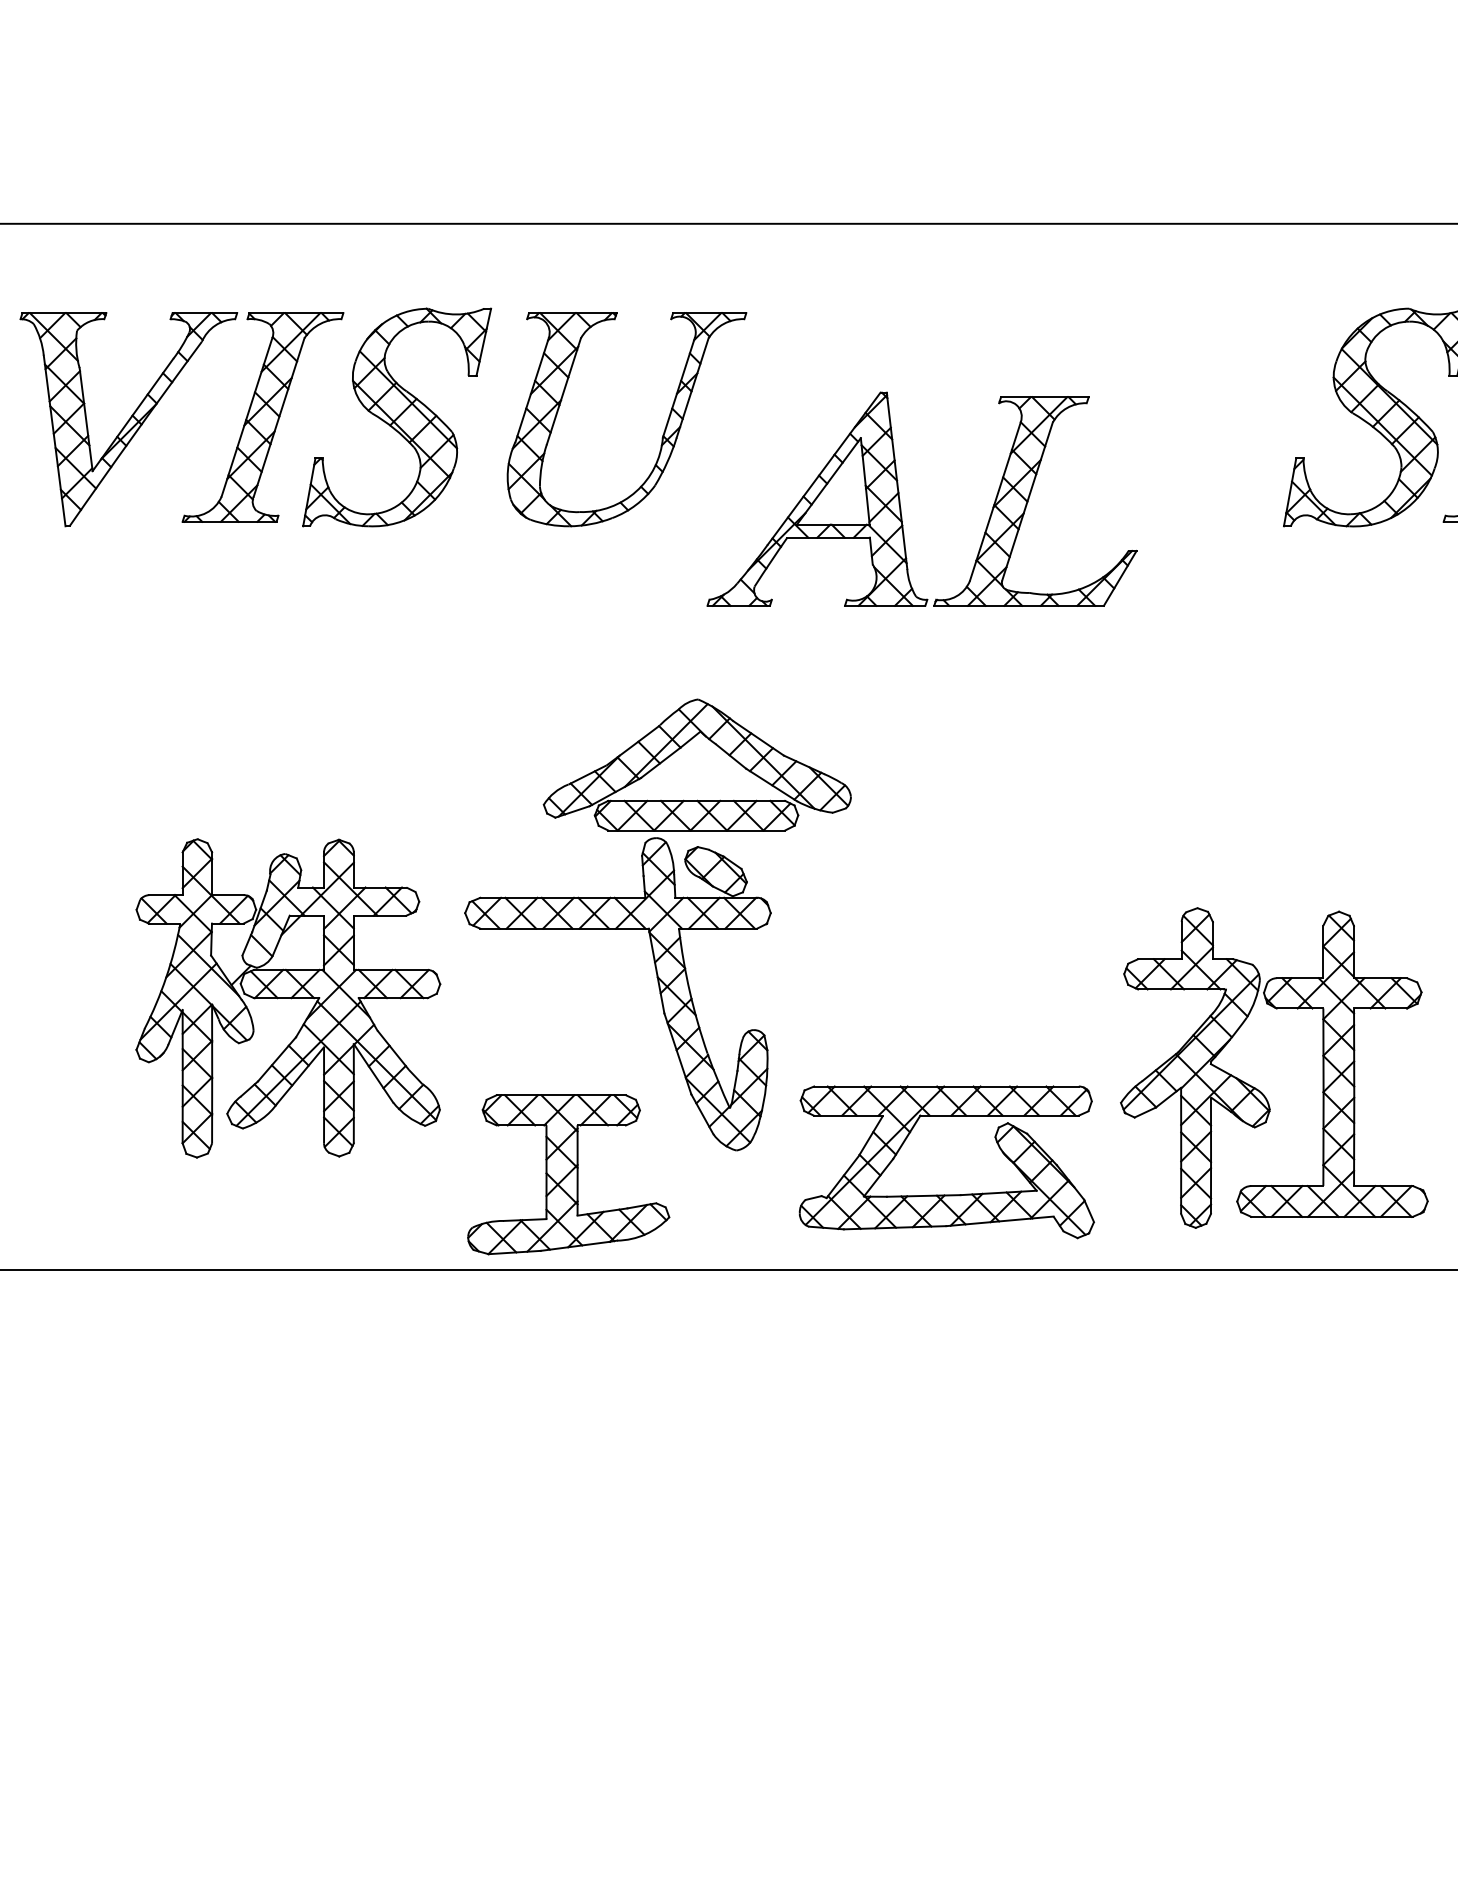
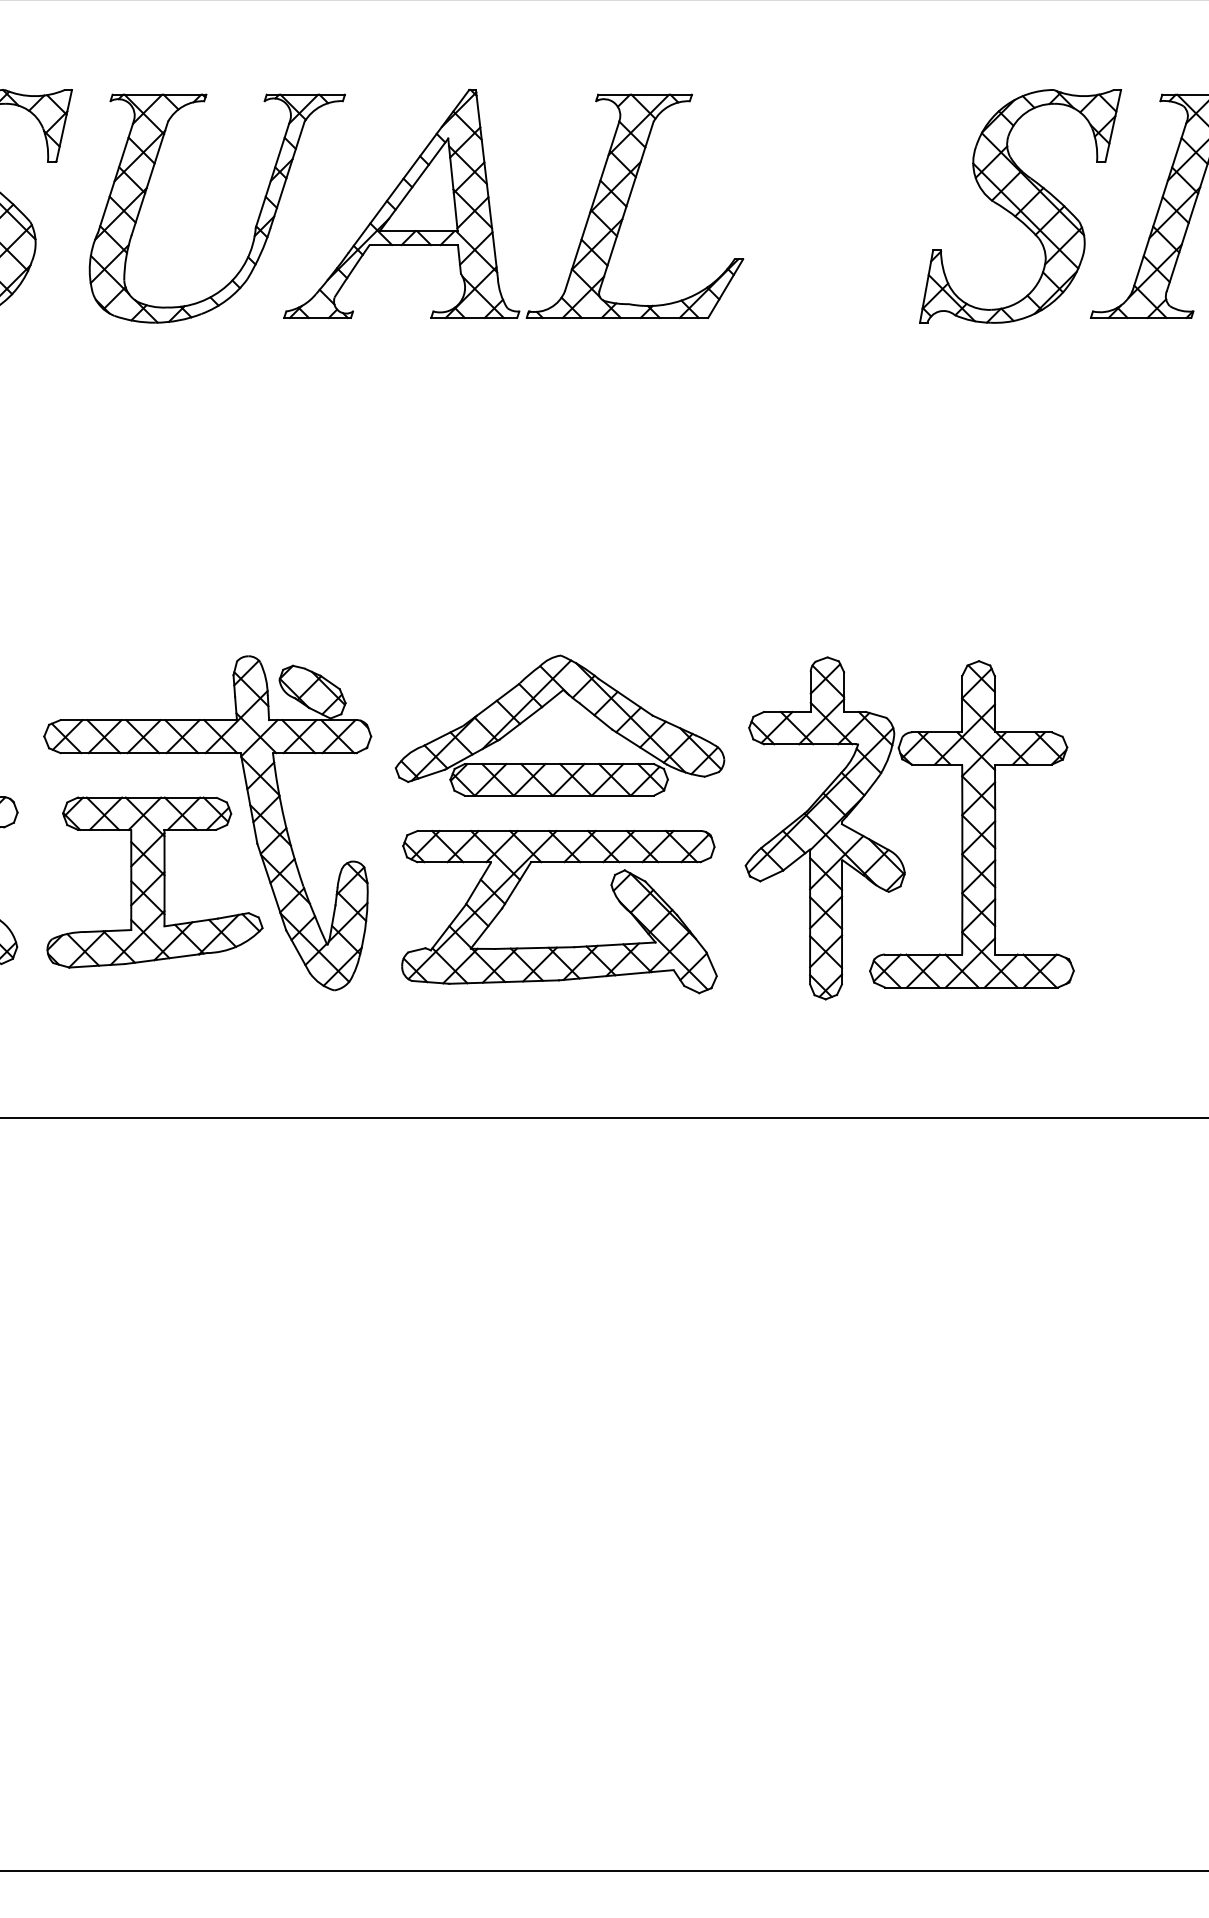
part: (900, 499) -> (490, 204), moved
part: (681, 748) -> (543, 707), moved
part: (1257, 1088) -> (891, 850), moved
part: (568, 1174) -> (154, 882), moved
part: (946, 1194) -> (559, 946), moved

